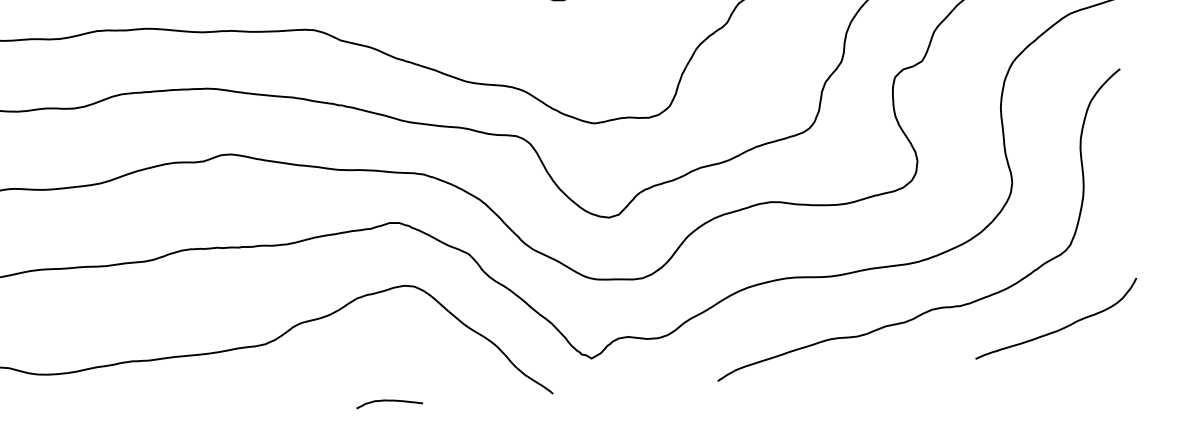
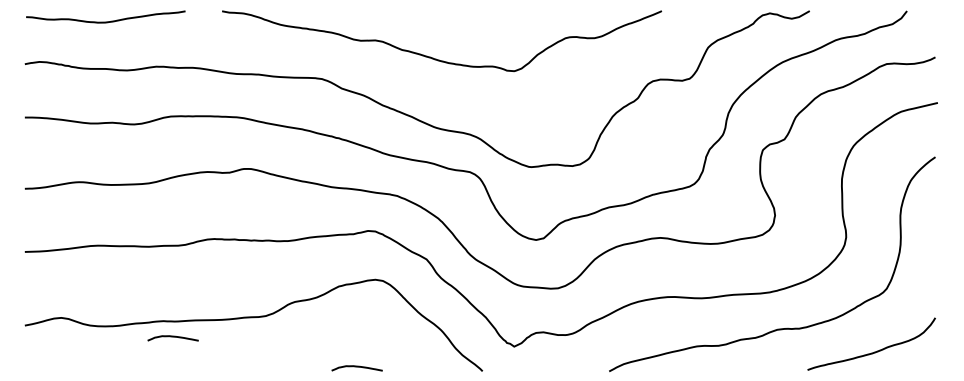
curve: (146, 381) -> (172, 337), added

